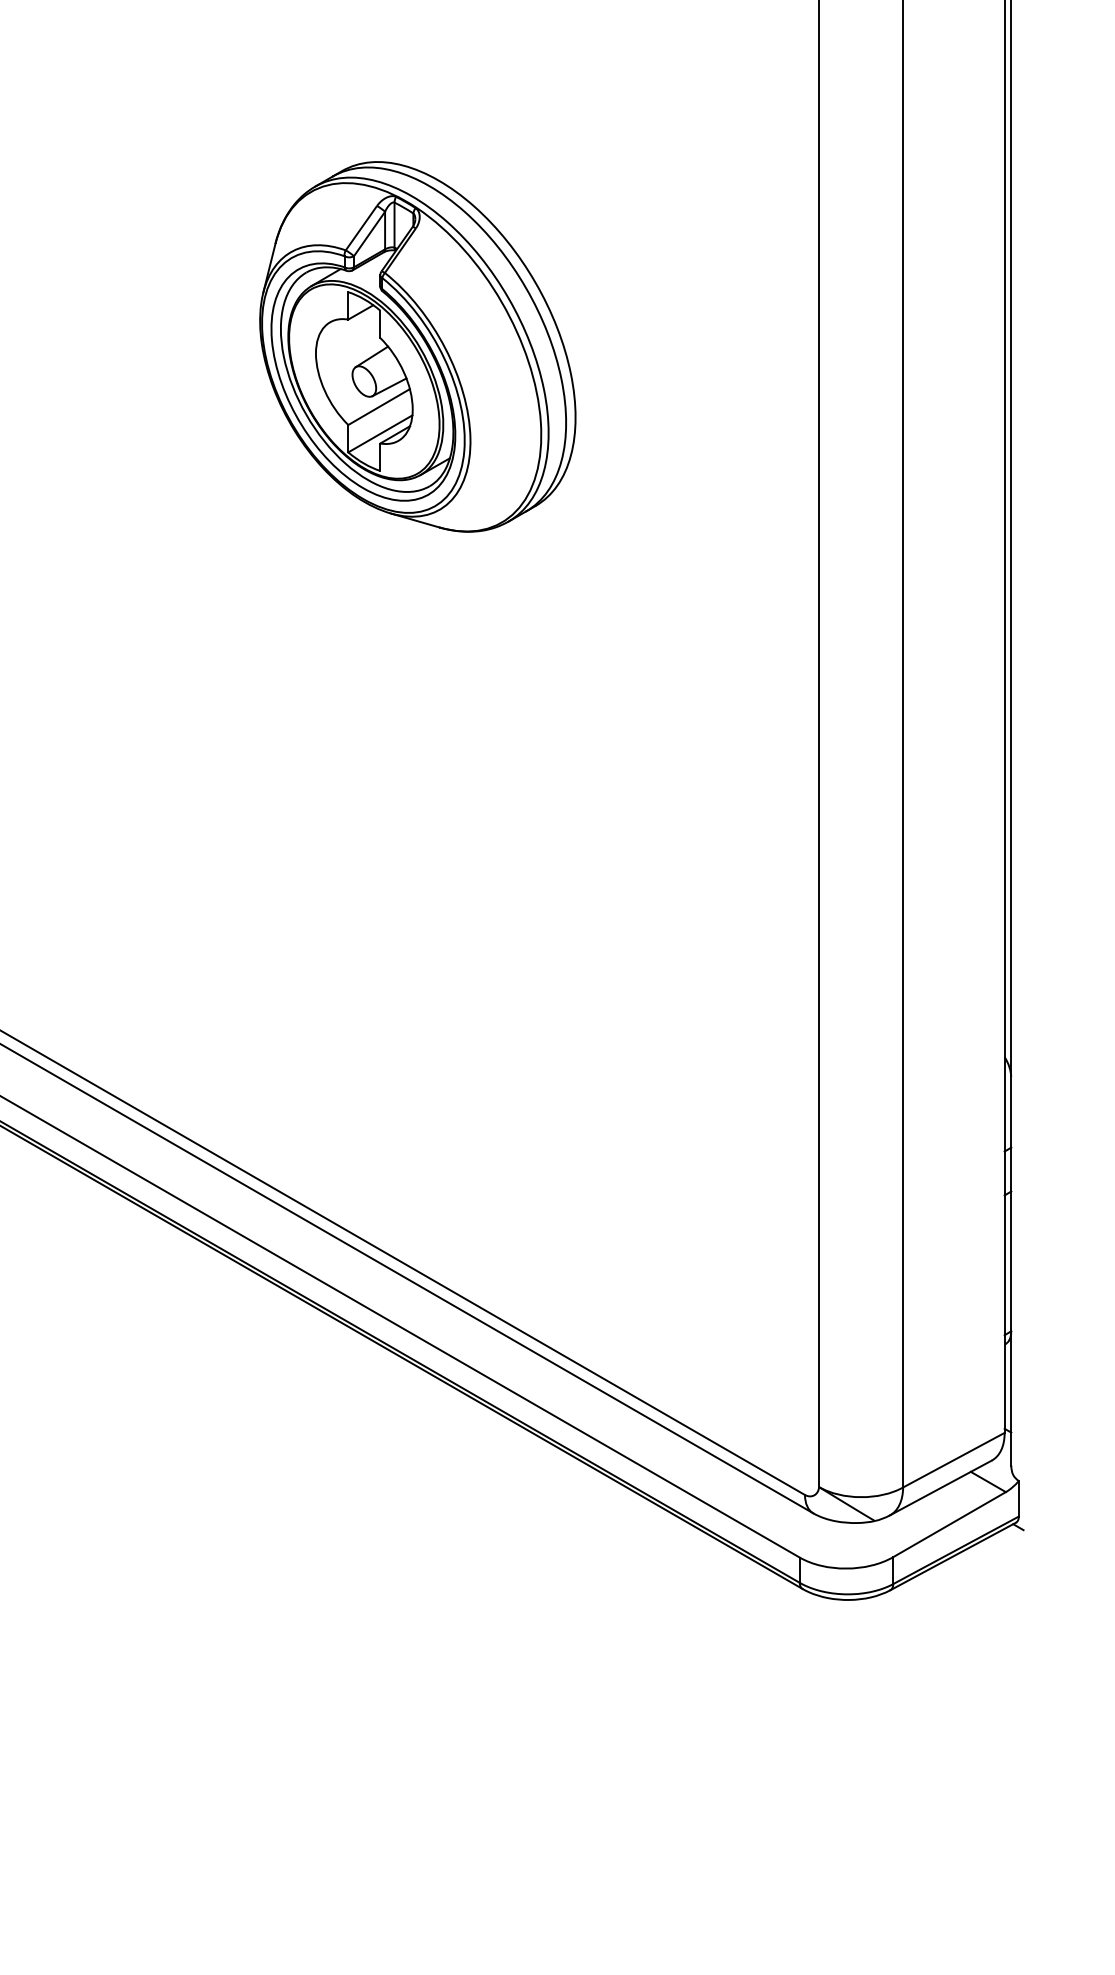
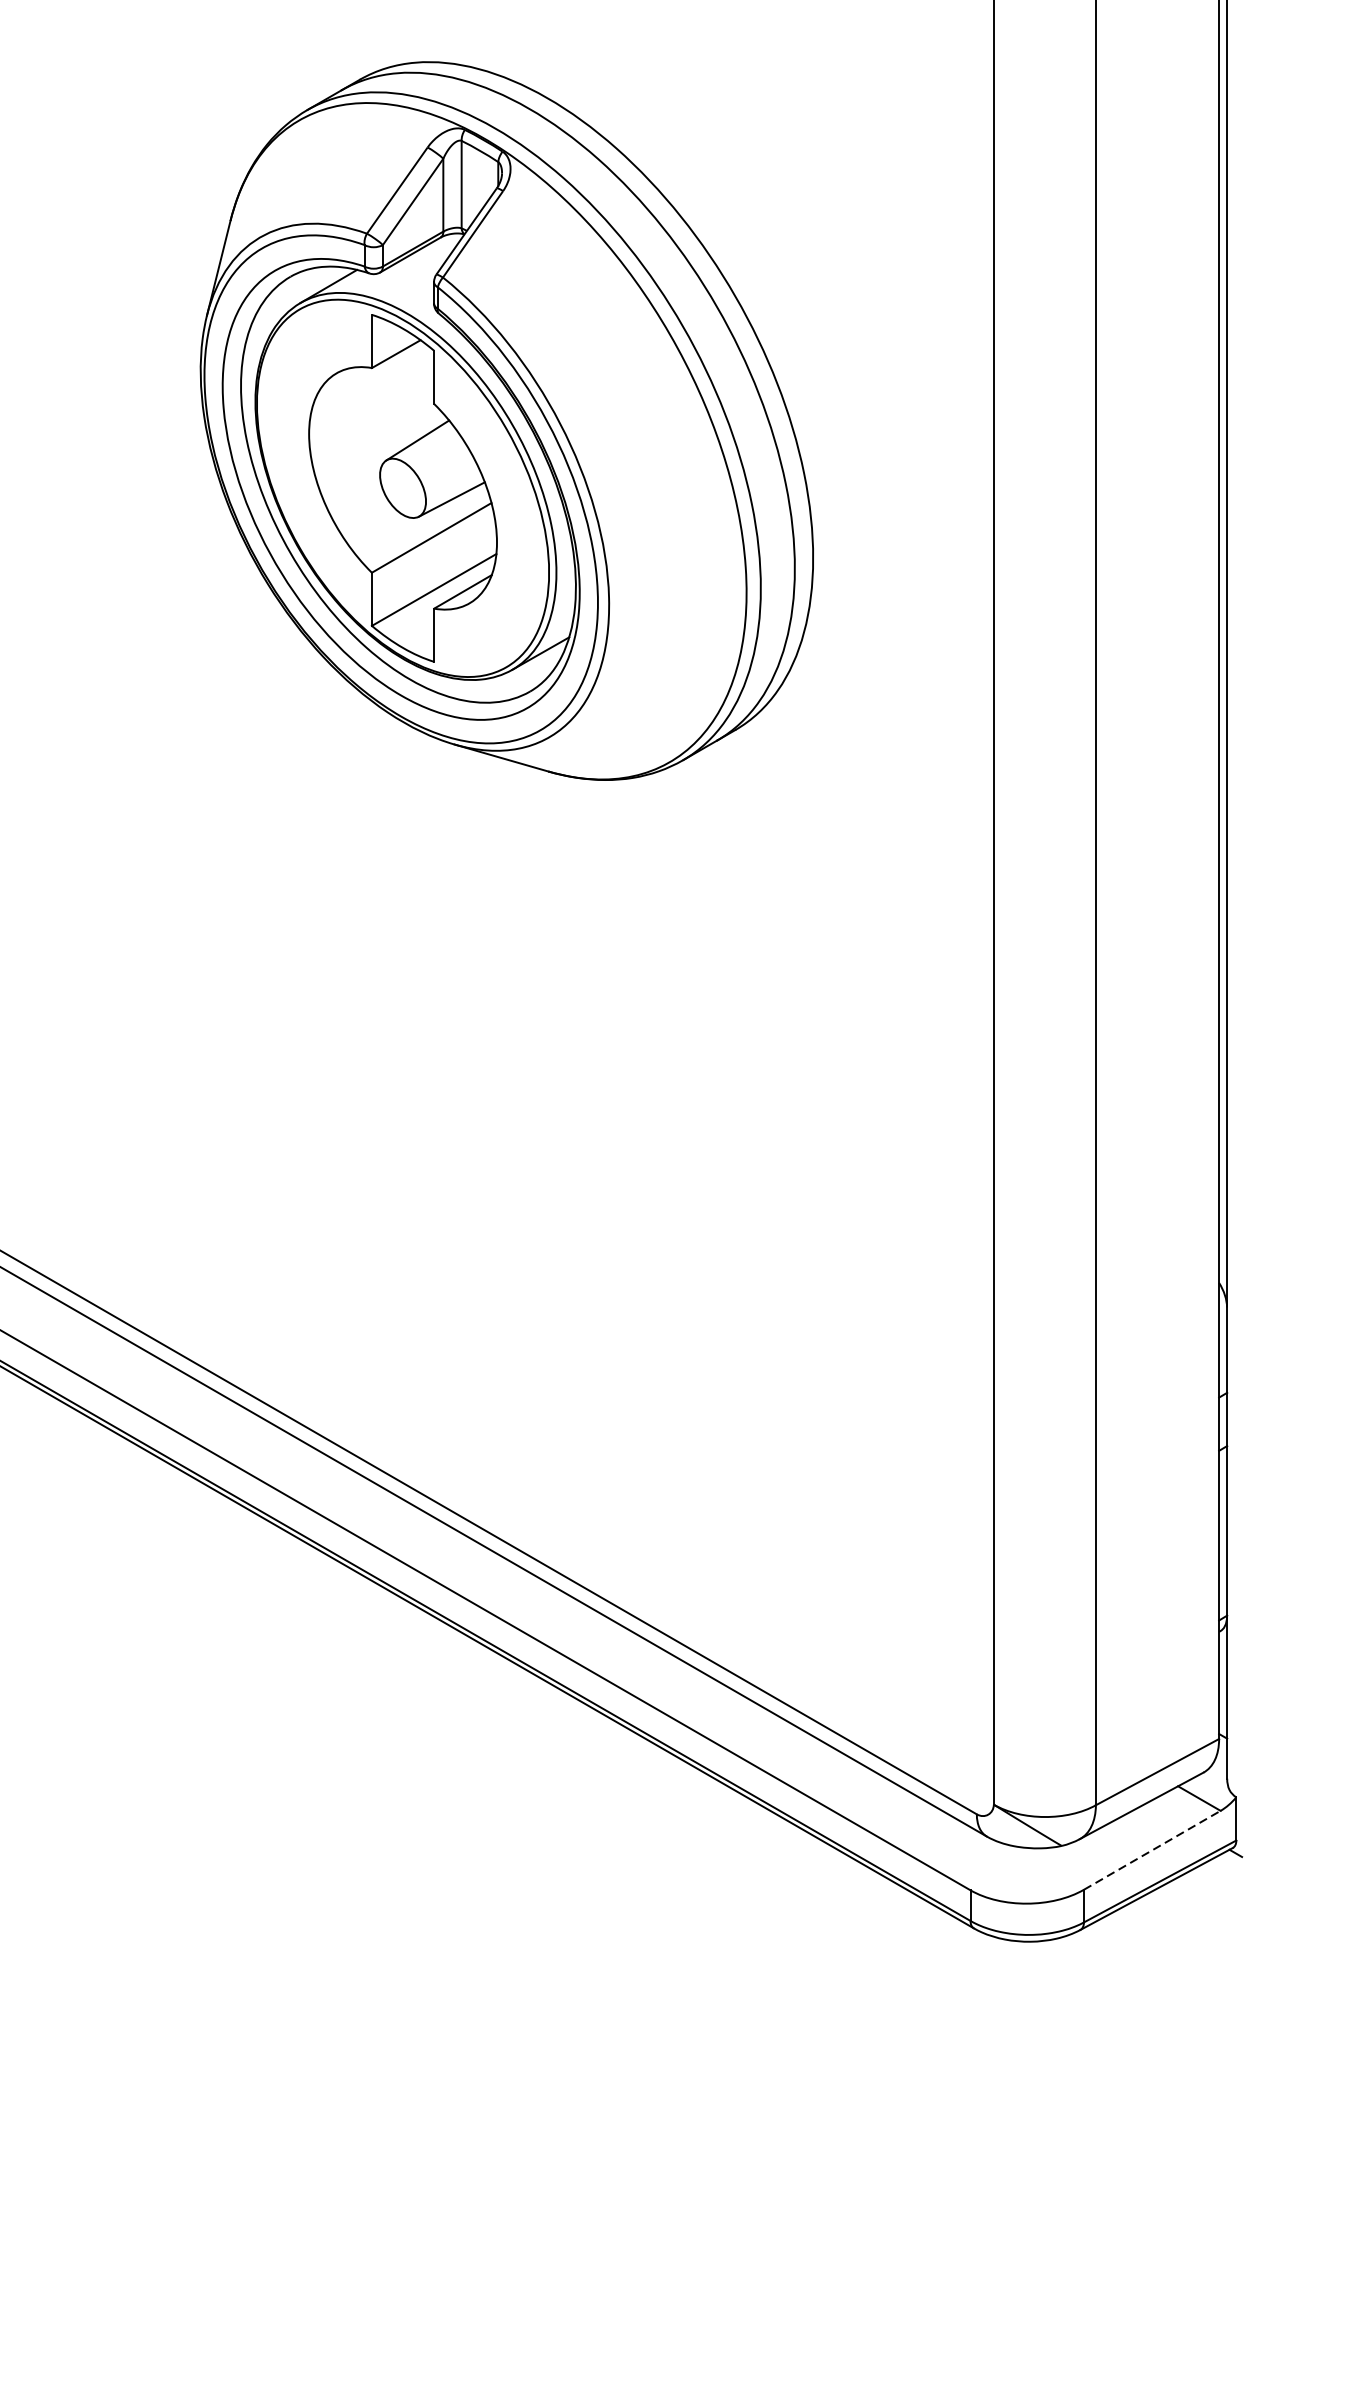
part: (417, 346) -> (506, 420), size x1.6
line: (950, 1524) -> (1153, 1850), solid -> dashed

